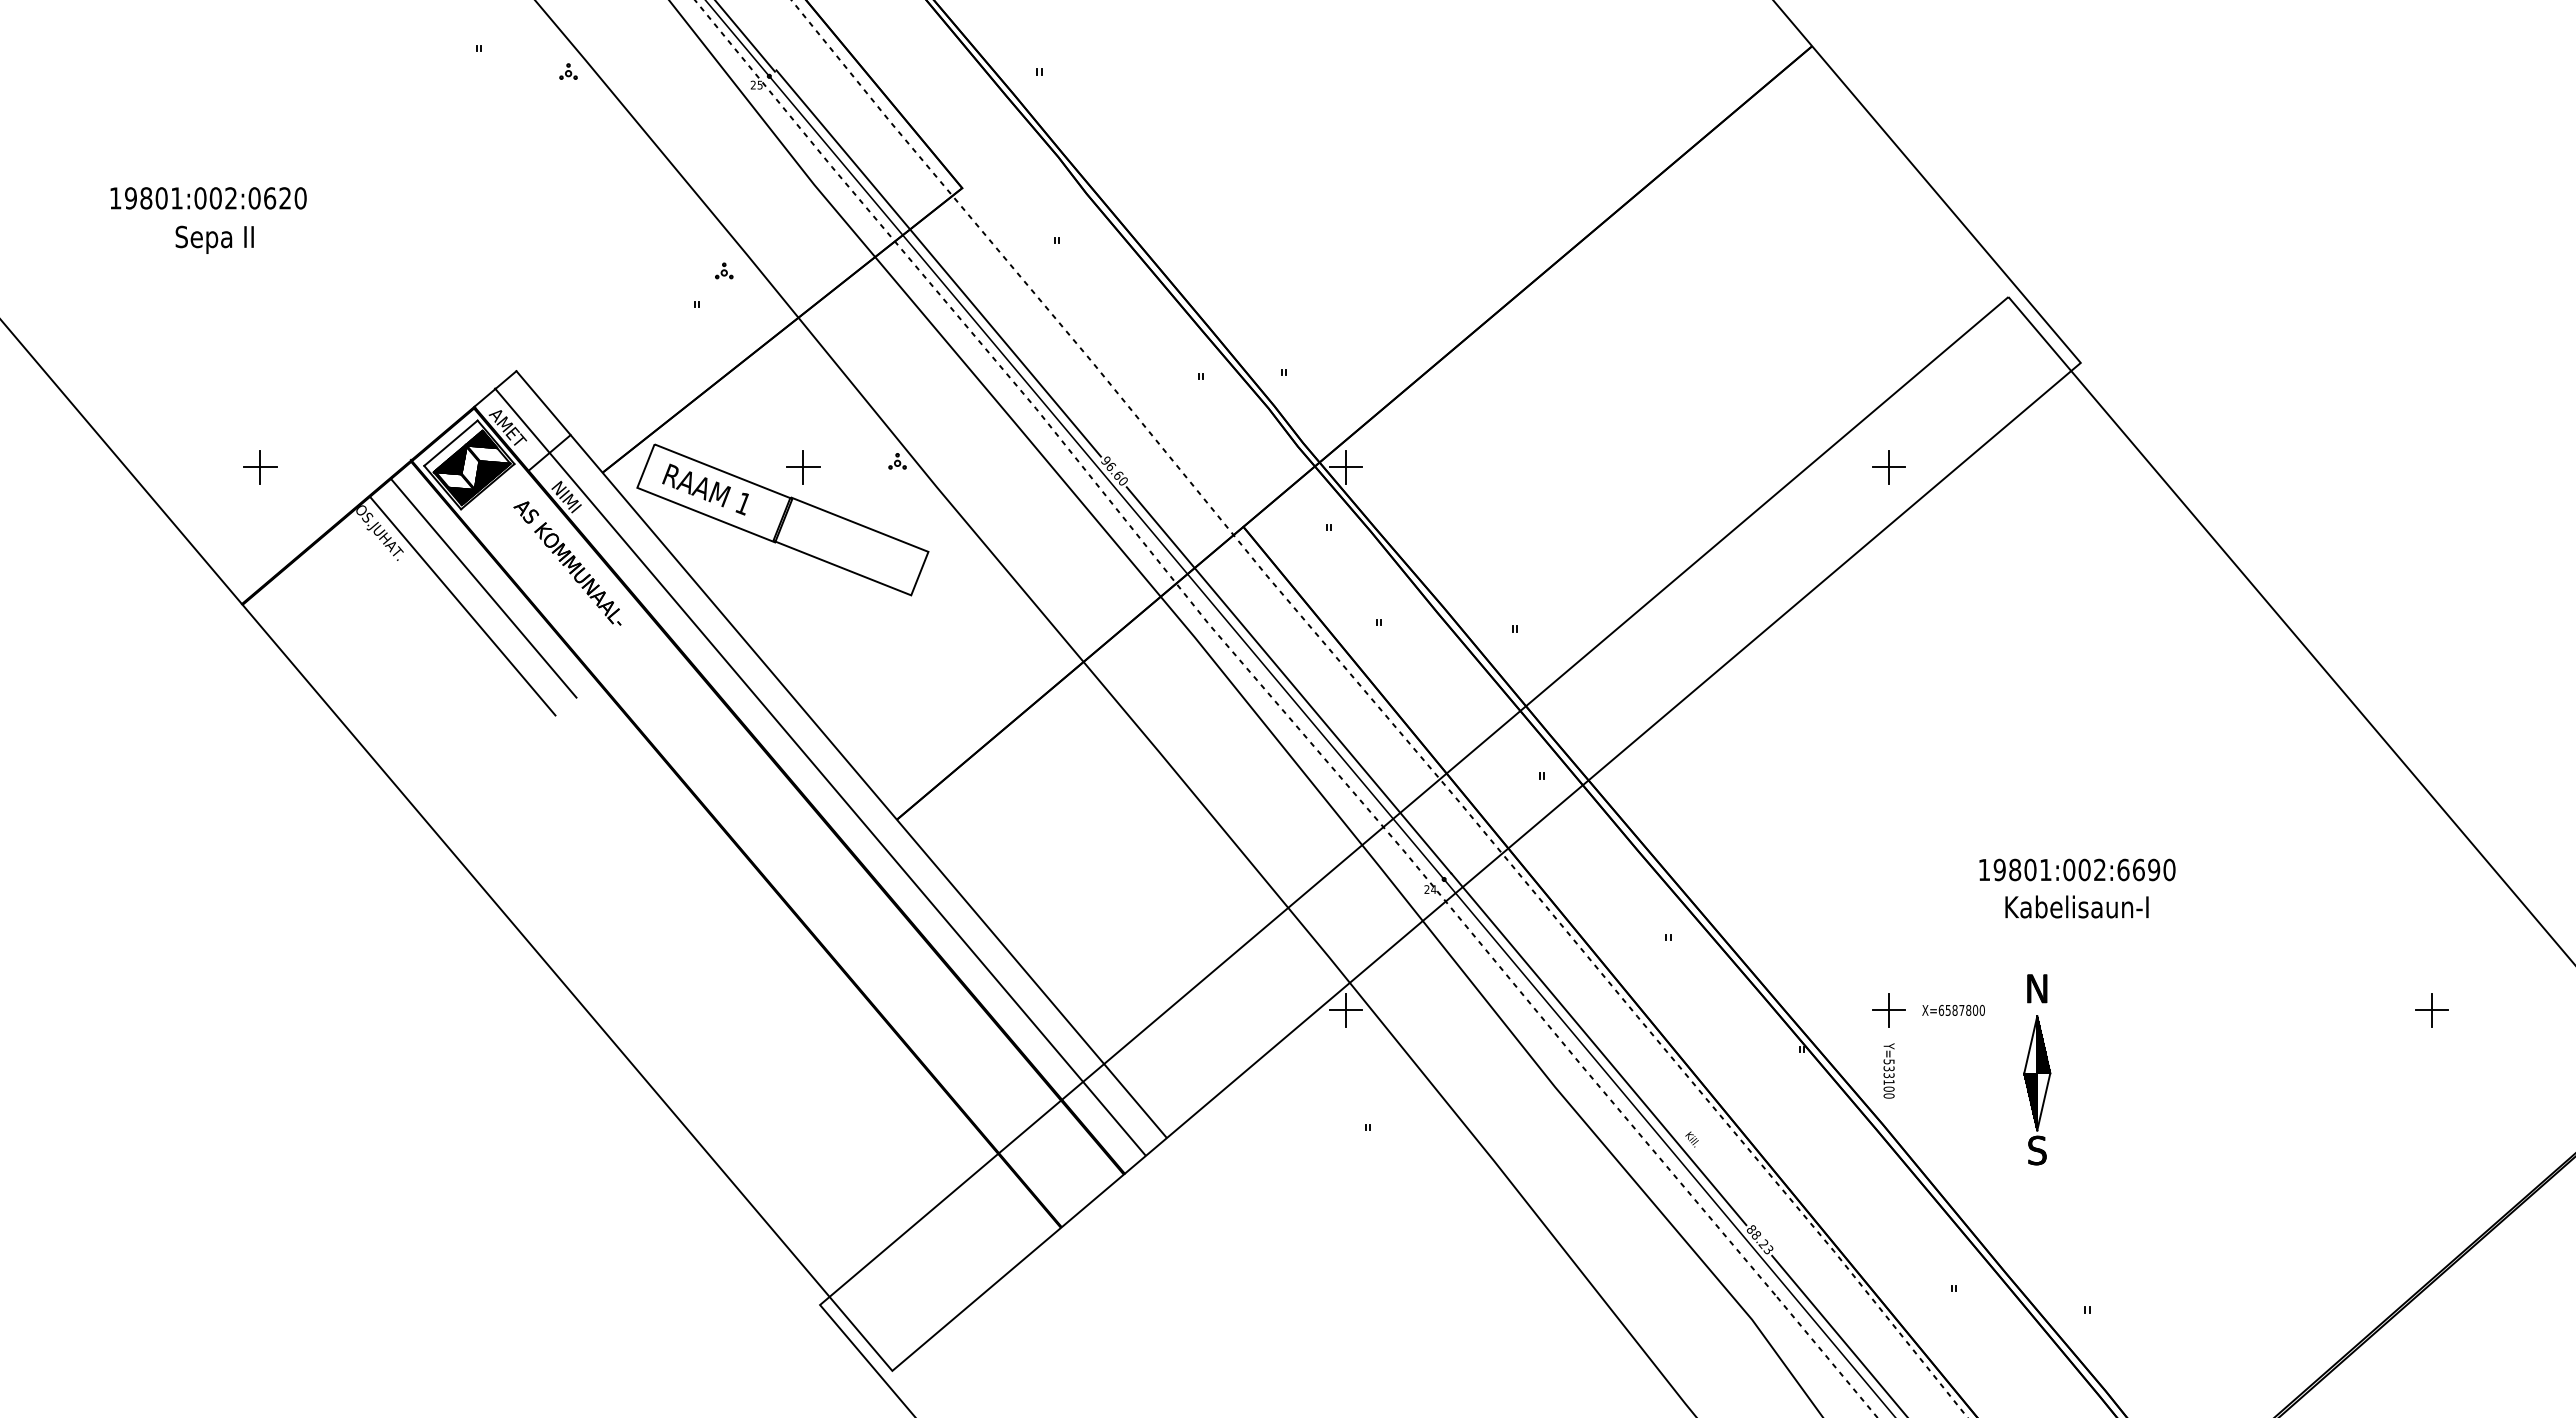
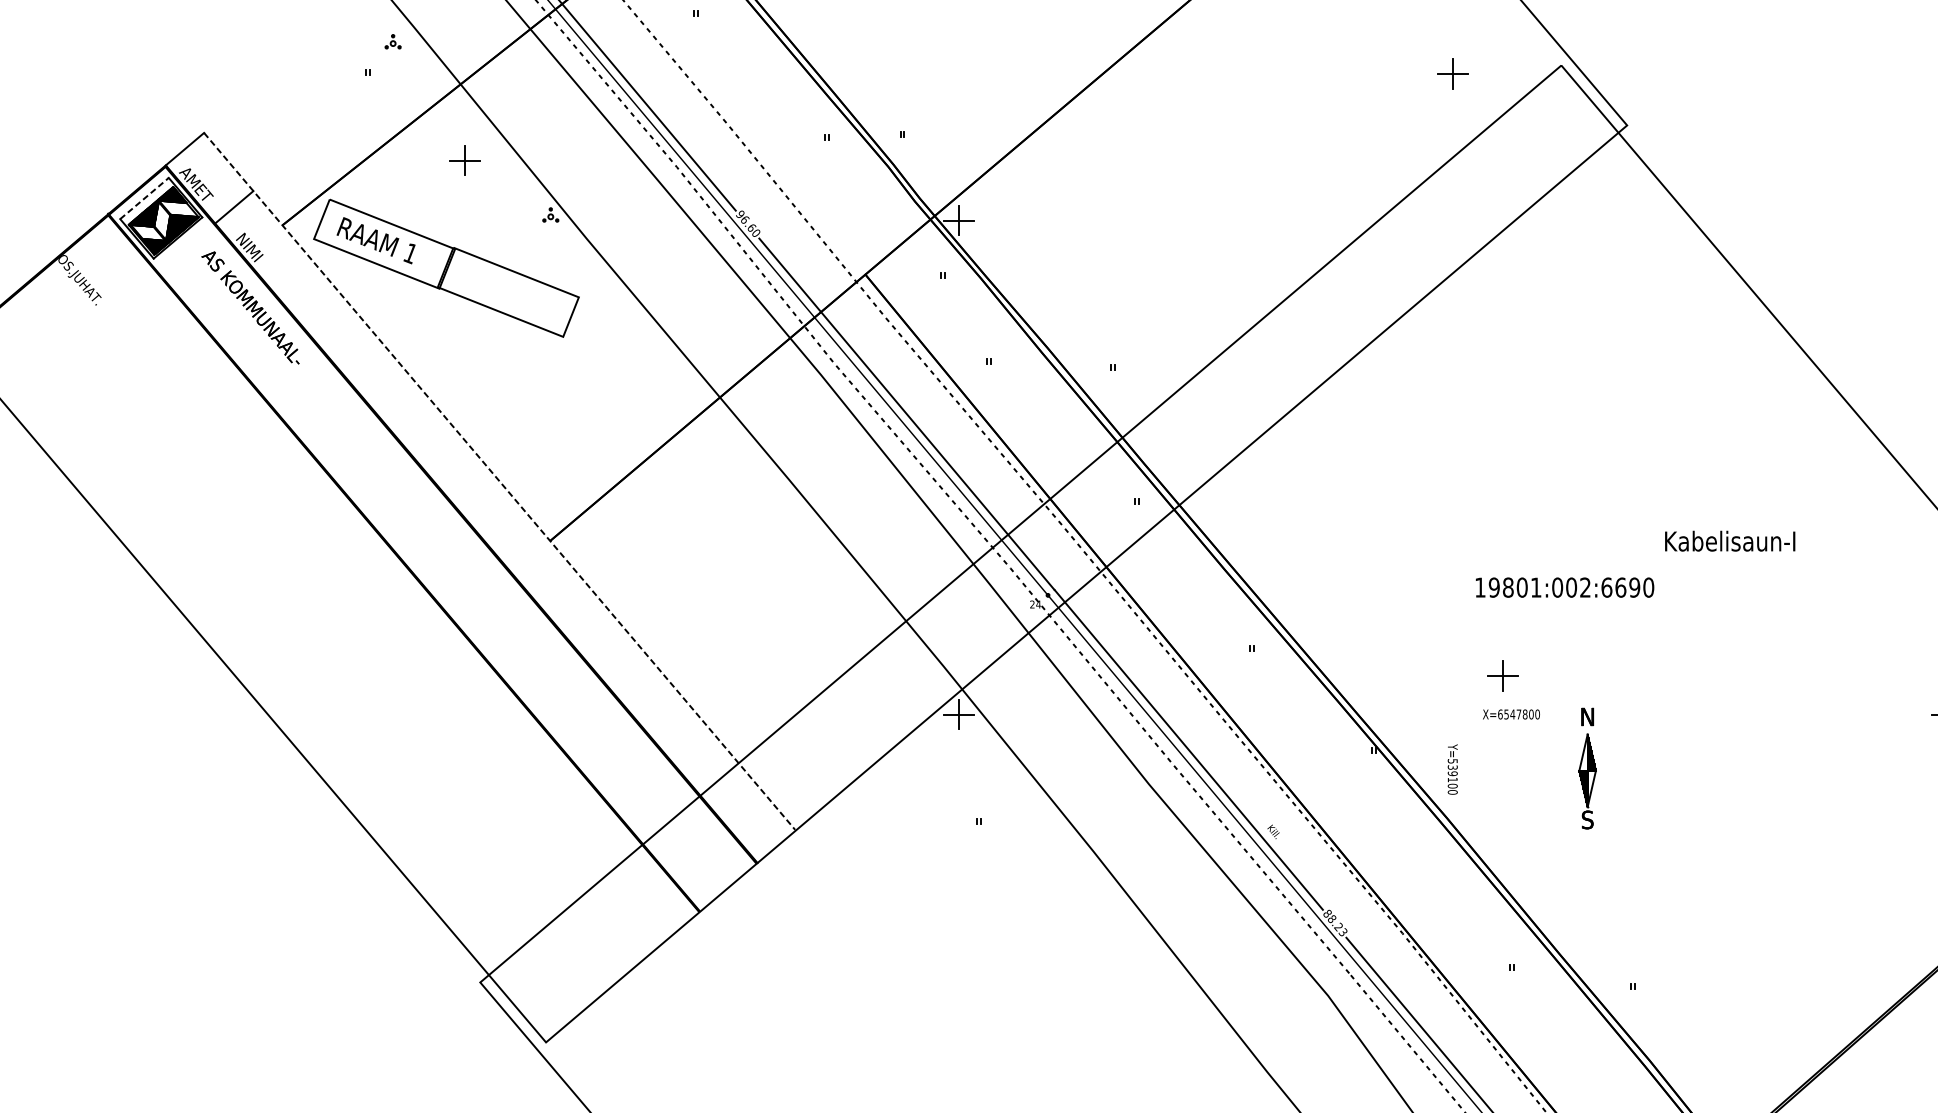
line: (450, 443) -> (144, 198), solid -> dashed
part: (803, 467) -> (465, 160), moved
part: (1888, 467) -> (1452, 74), moved
line: (483, 588) -> (174, 330), removed
line: (462, 605) -> (155, 346), removed
line: (841, 754) -> (499, 481), solid -> dashed
line: (820, 771) -> (480, 497), removed
text: (2077, 869) -> (1565, 587), moved
text: (2076, 906) -> (1729, 540), moved
part: (1888, 1010) -> (1502, 676), moved
text: (1954, 1010) -> (1512, 714), X=6587800 -> X=6547800
part: (2037, 1069) -> (1587, 768), size x0.7
text: (1888, 1075) -> (1452, 773), Y=533100 -> Y=539100

